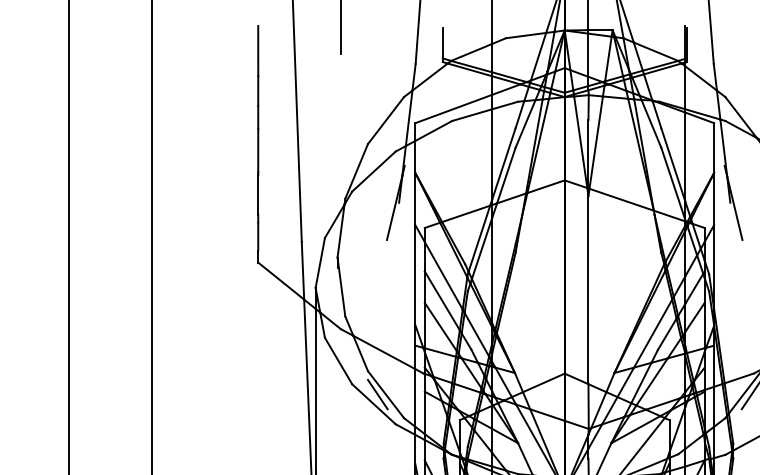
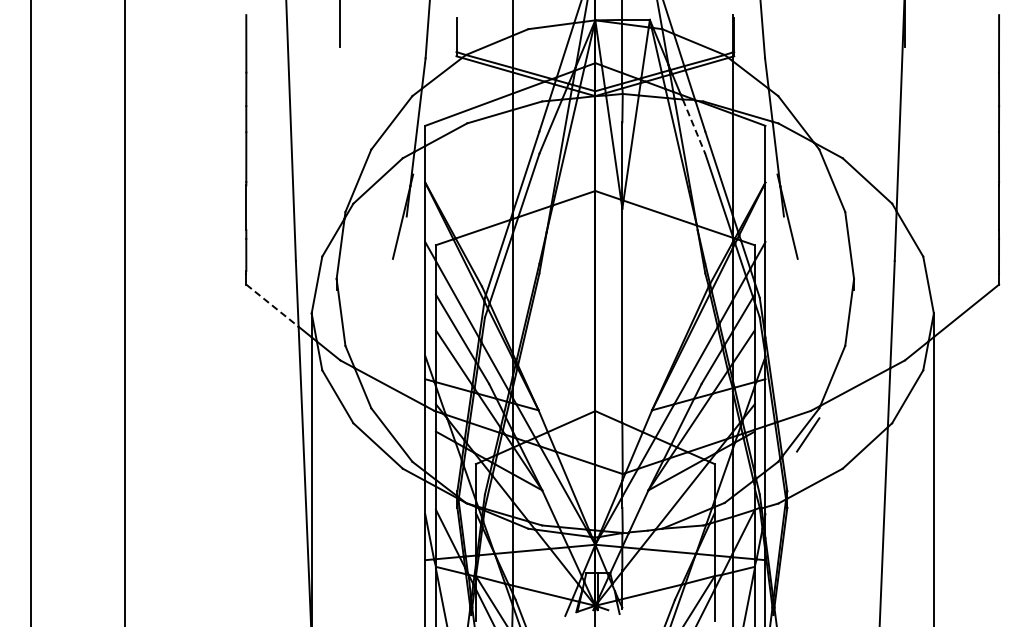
line: (651, 124) -> (694, 127), solid -> dashed
line: (281, 280) -> (272, 305), solid -> dashed
line: (377, 394) -> (382, 434), removed

